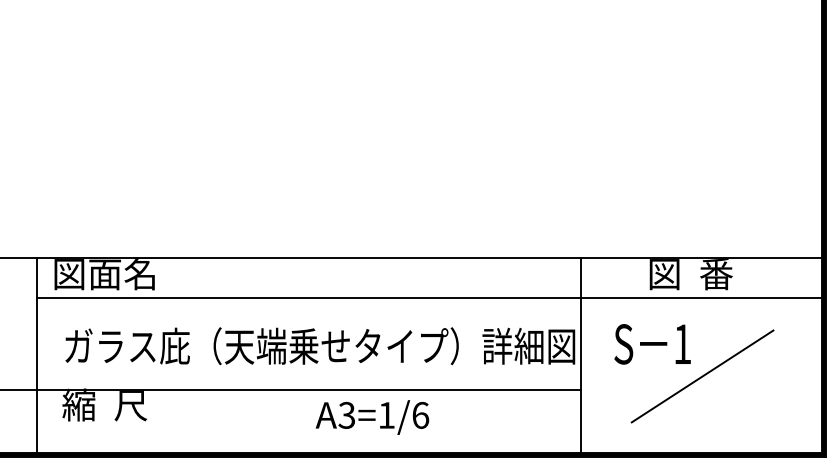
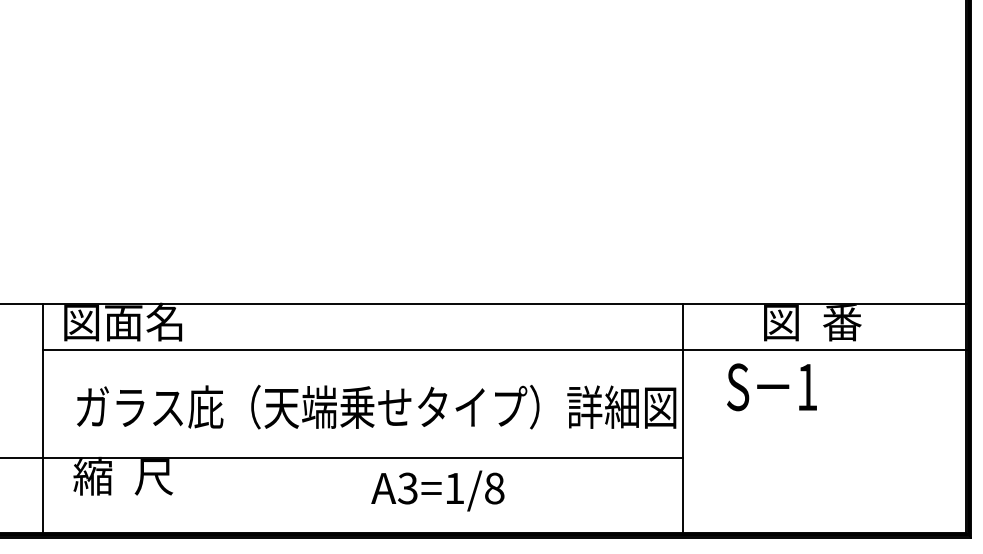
text: (652, 344) -> (771, 387), moved
line: (702, 376) -> (825, 442), removed
text: (420, 414) -> (494, 487), A3=1/6 -> A3=1/8

